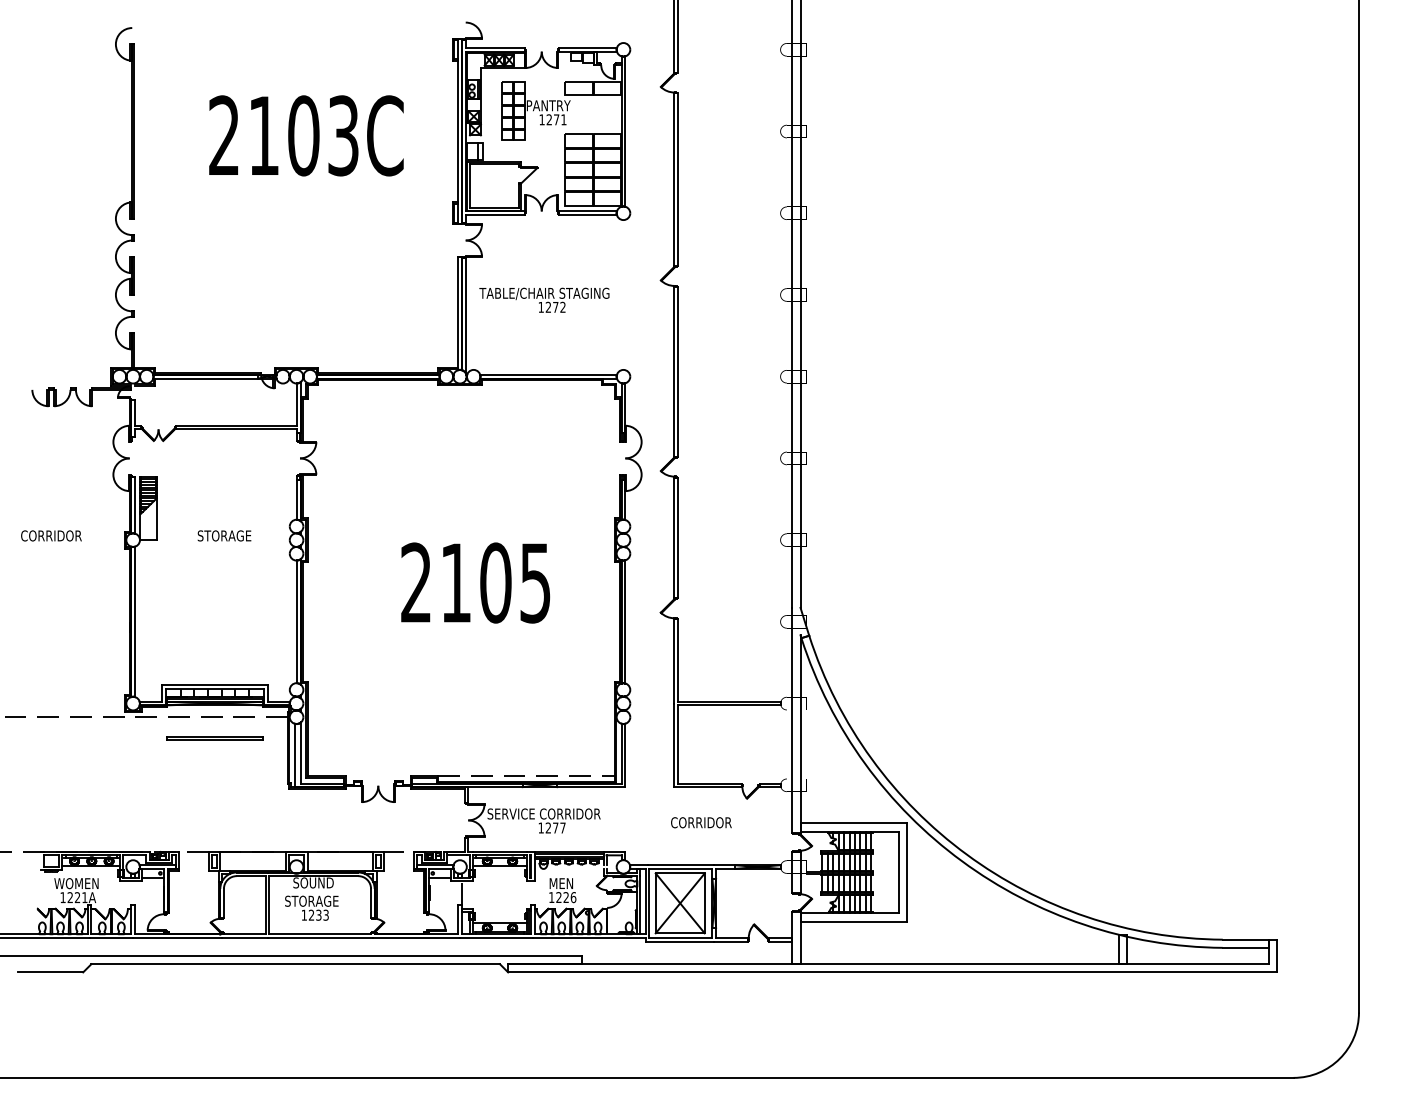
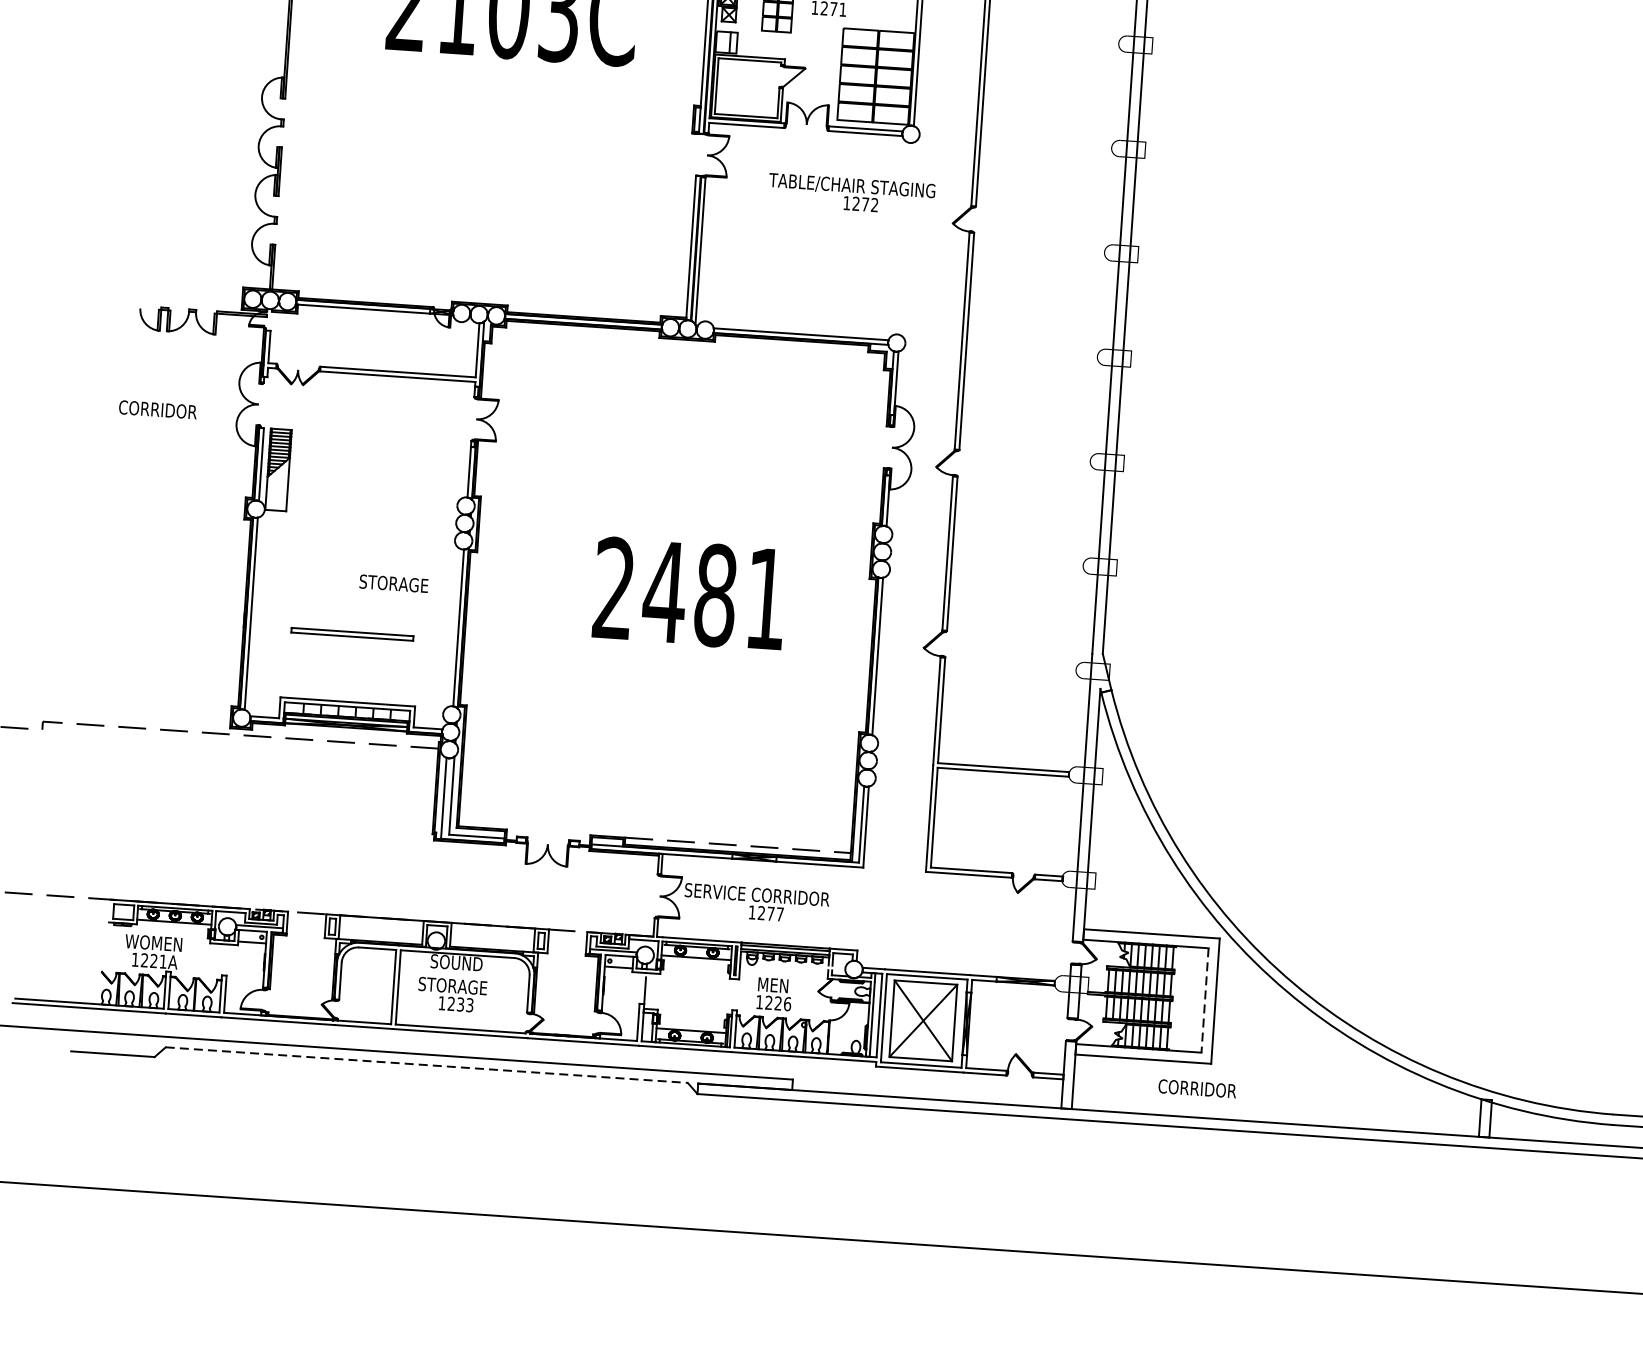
text: (544, 299) -> (851, 193), moved
text: (51, 535) -> (158, 409), moved
text: (224, 535) -> (393, 583), moved
text: (494, 582) -> (714, 594), 2105 -> 2481
line: (214, 737) -> (352, 632), moved
text: (701, 822) -> (1197, 1088), moved
line: (898, 872) -> (1204, 1000), solid -> dashed
line: (296, 964) -> (427, 1065), solid -> dashed

